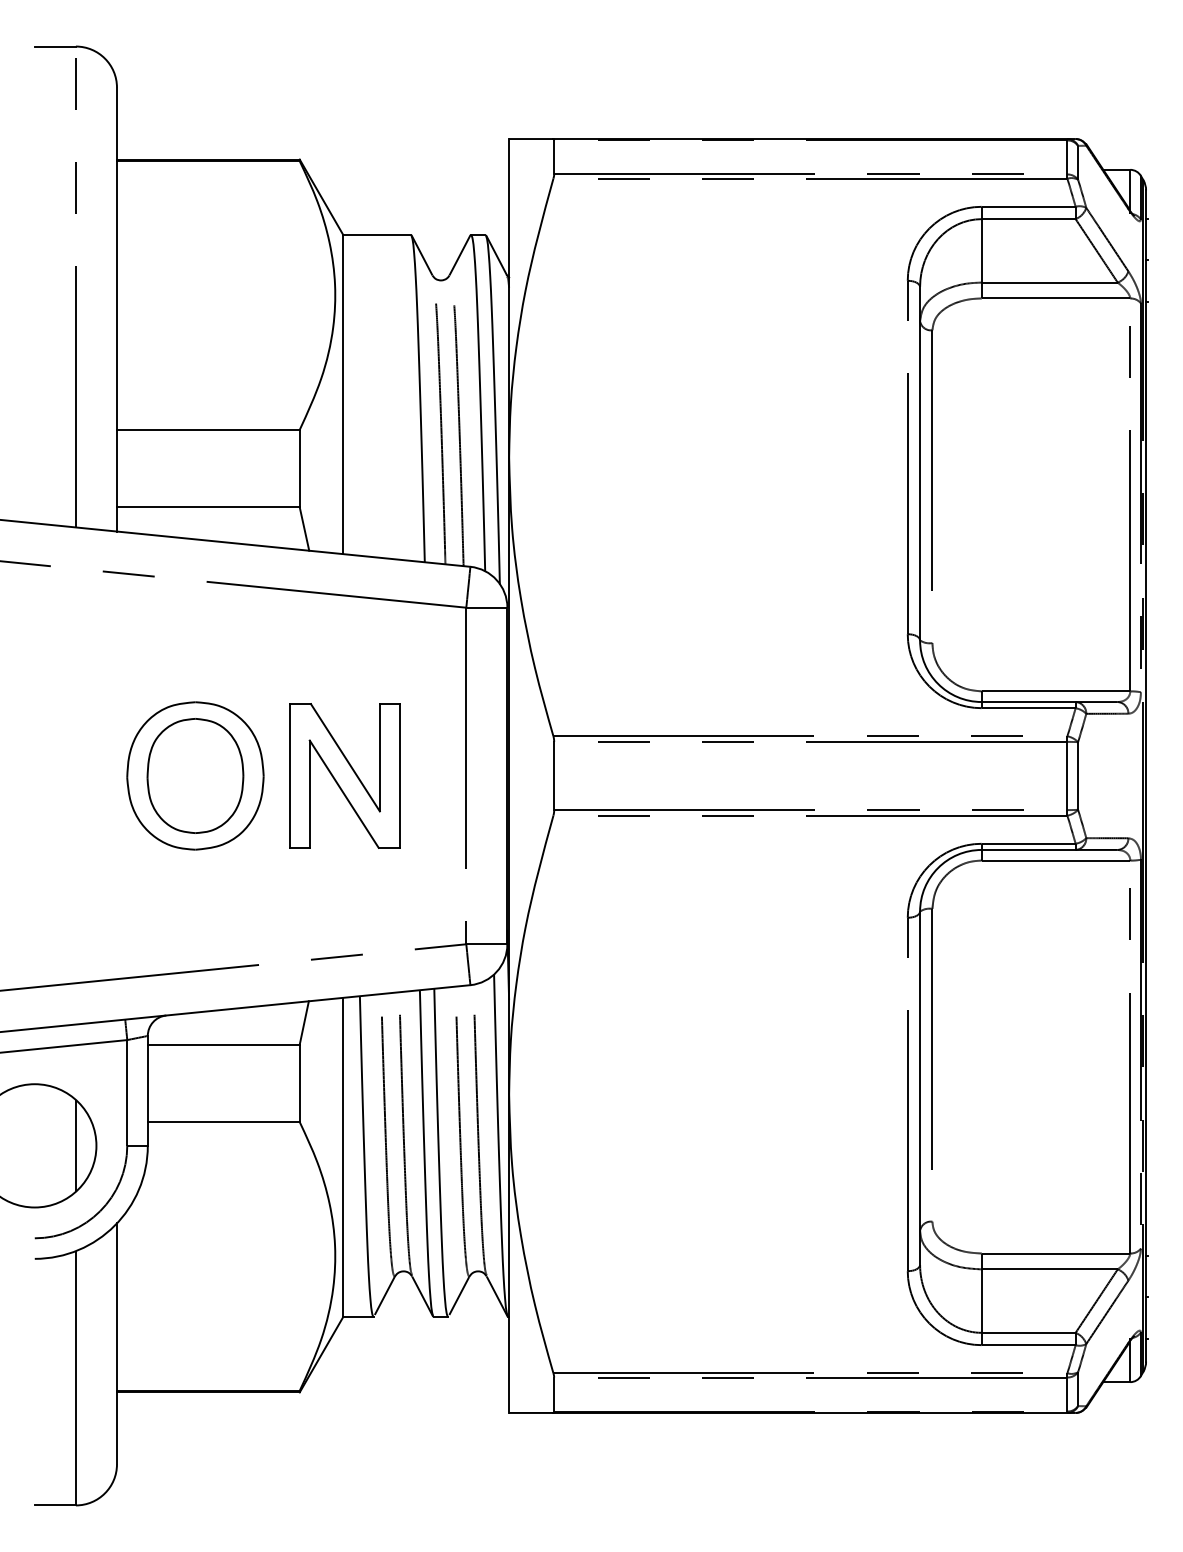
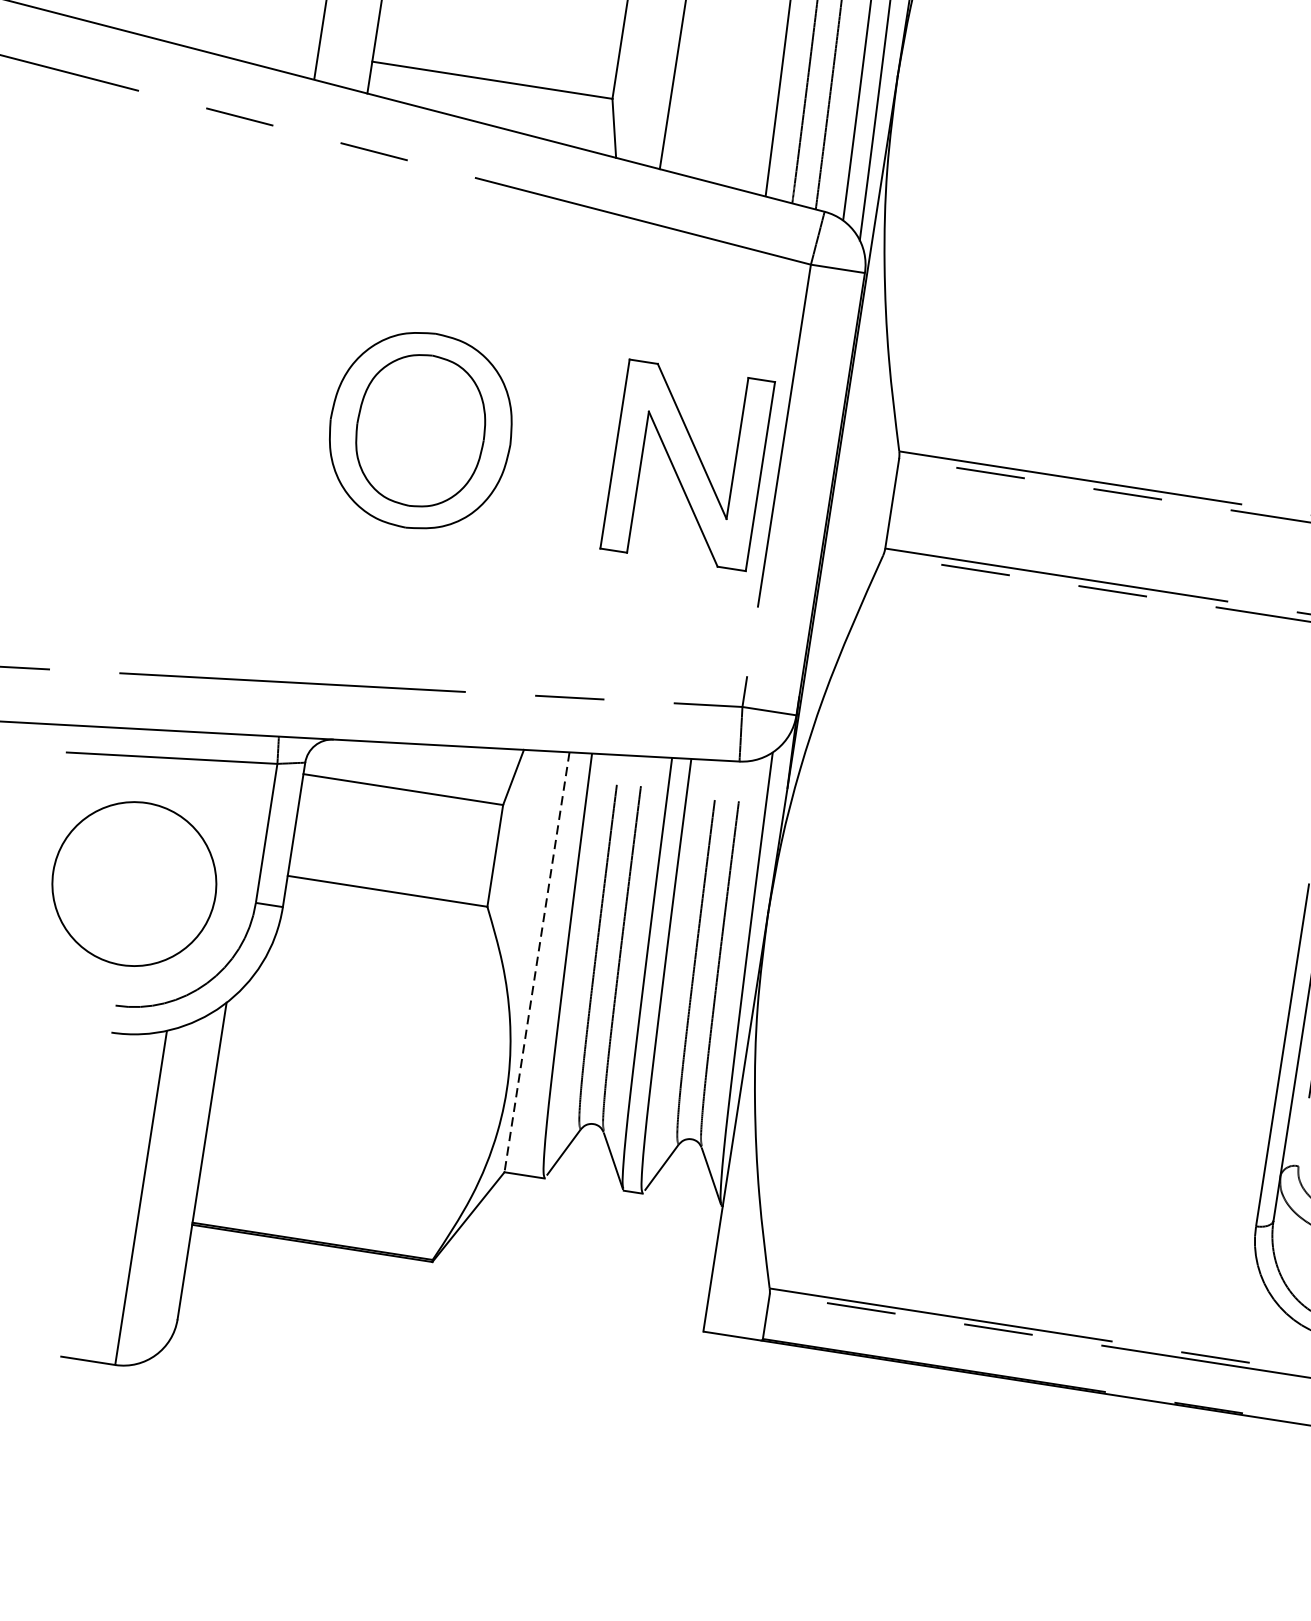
part: (344, 775) -> (687, 464), moved
line: (75, 1145) -> (187, 891), removed
line: (343, 1157) -> (537, 962), solid -> dashed

